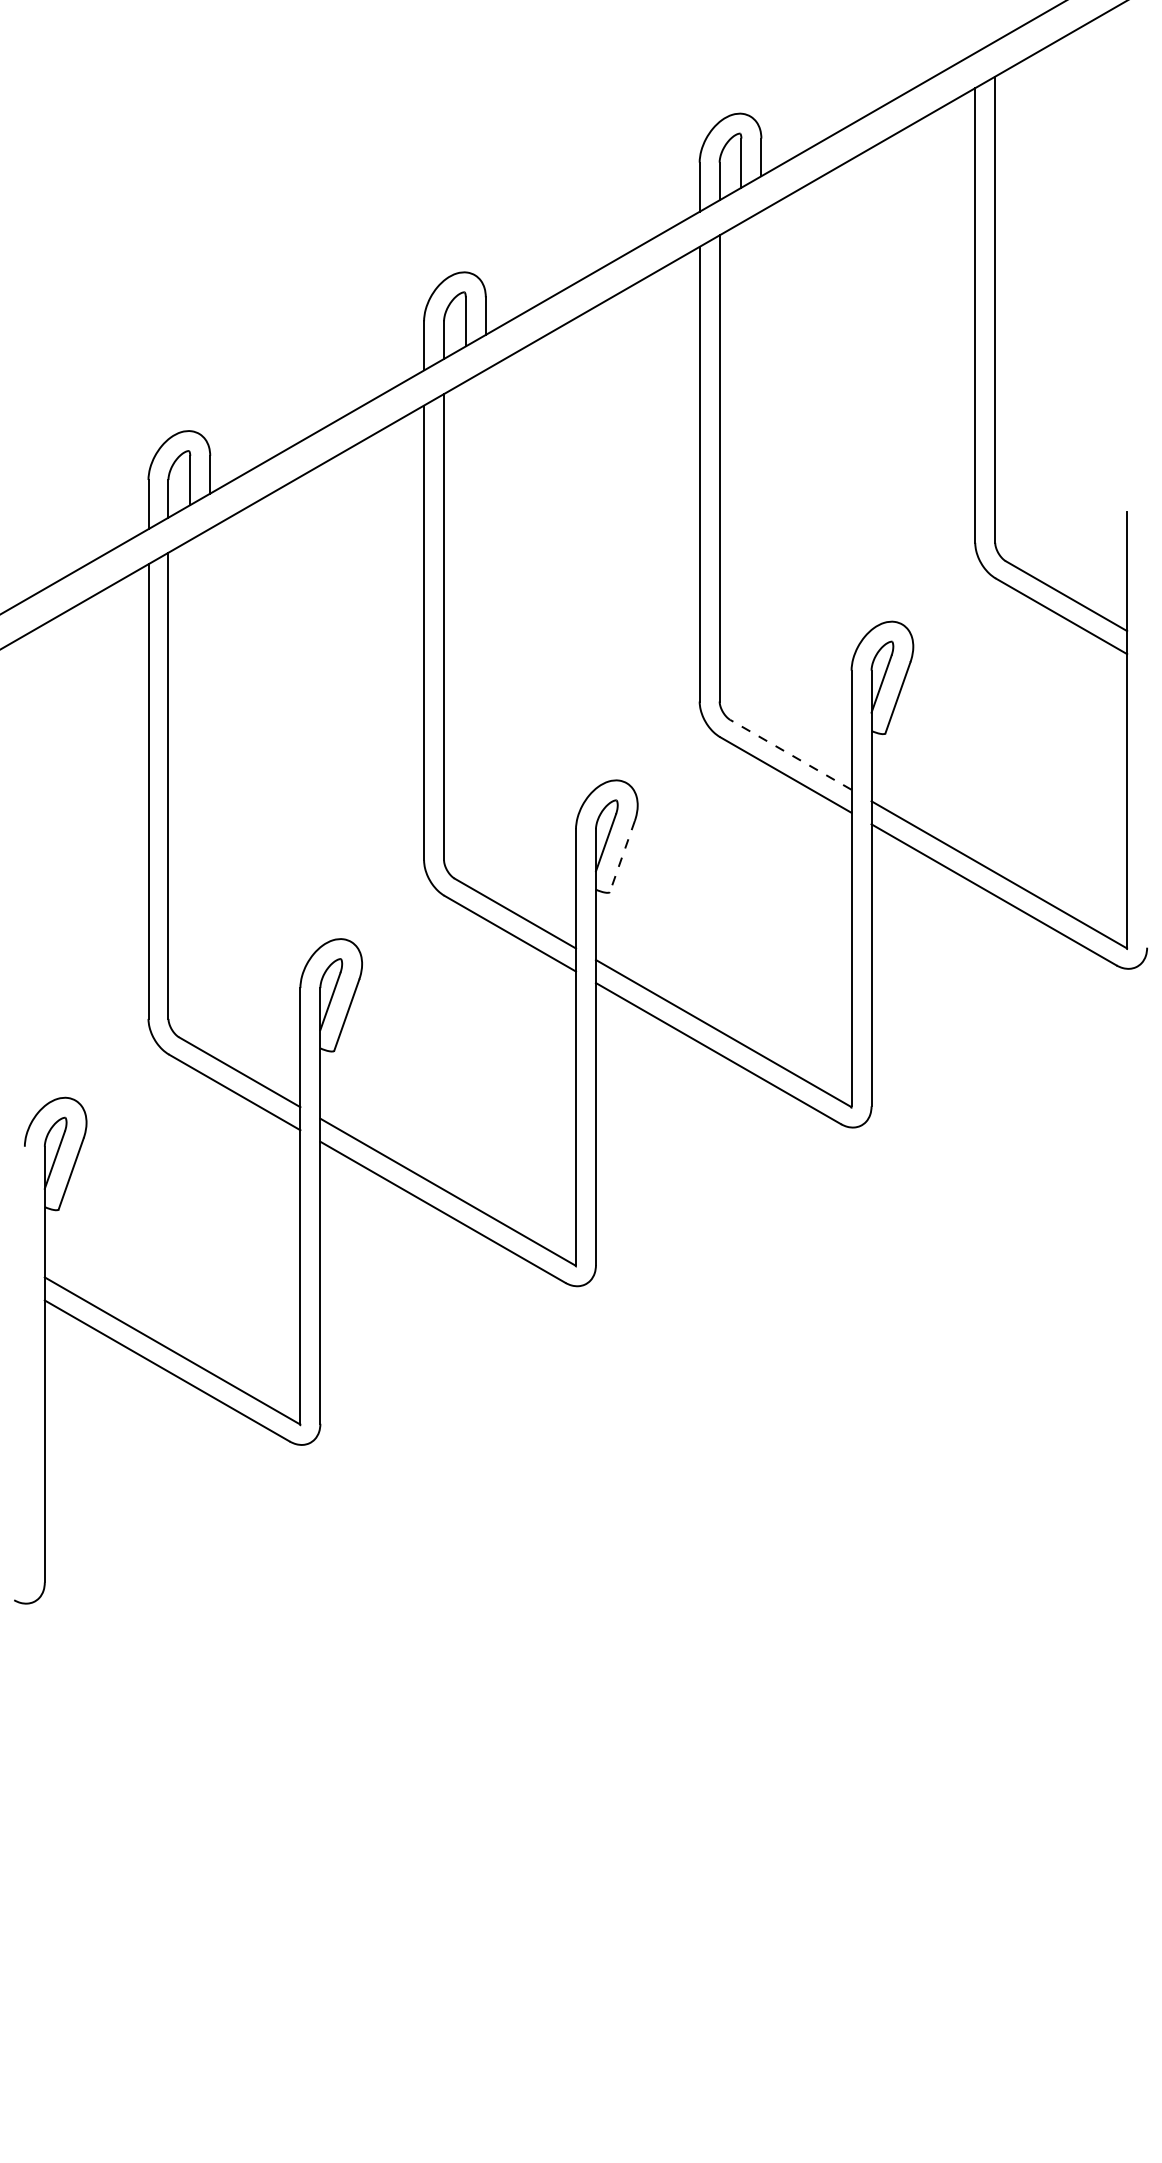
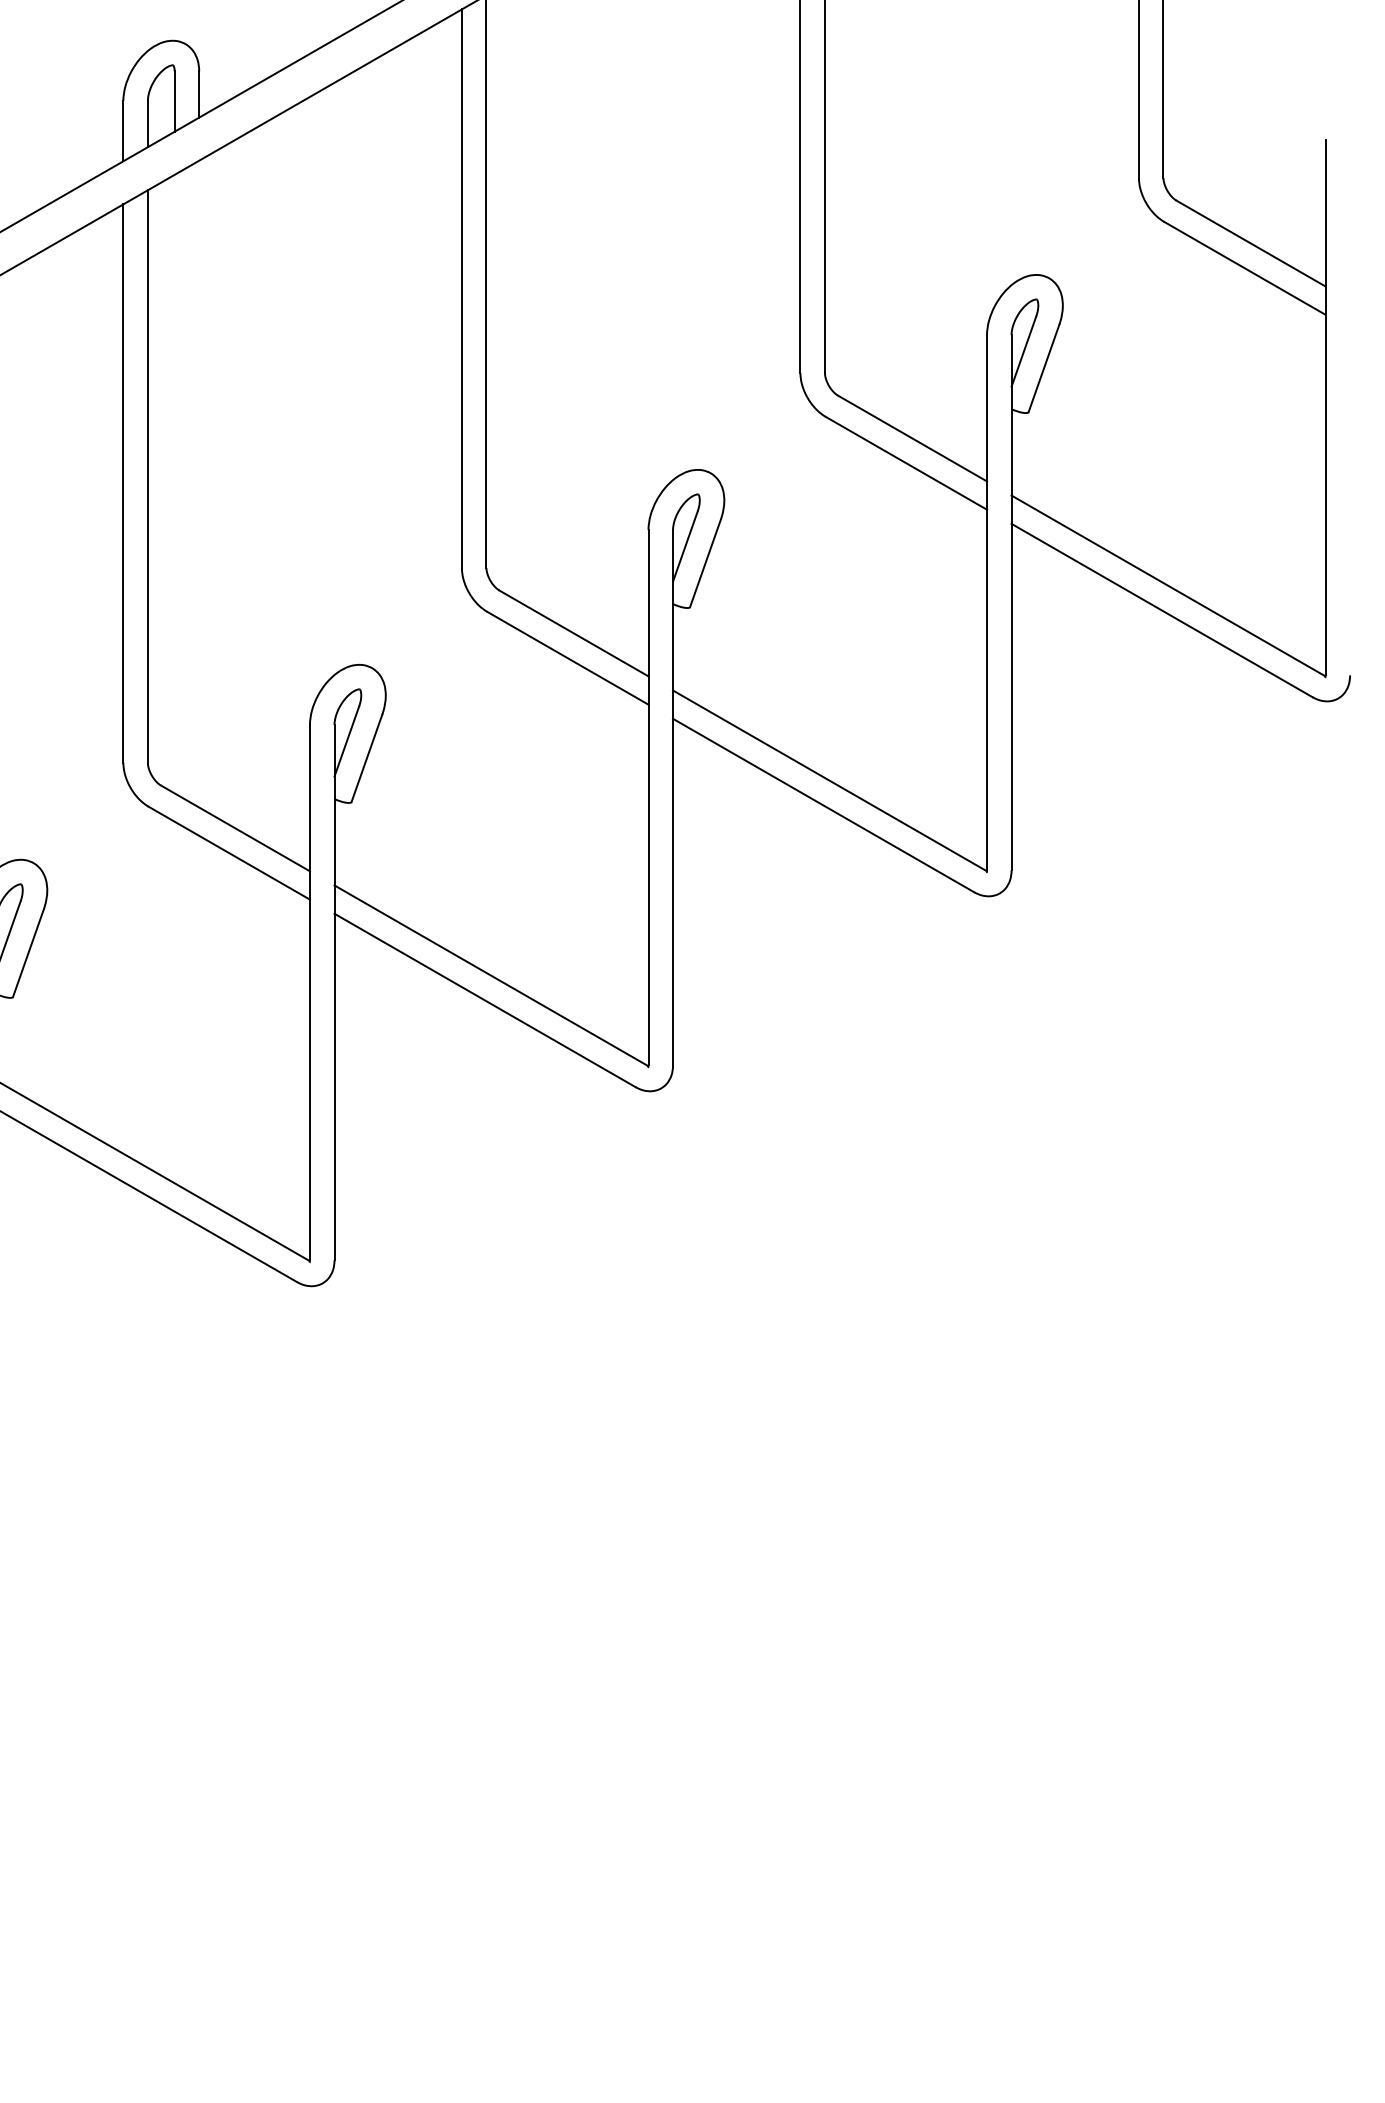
line: (790, 754) -> (912, 438), dashed -> solid
line: (622, 856) -> (705, 563), dashed -> solid

